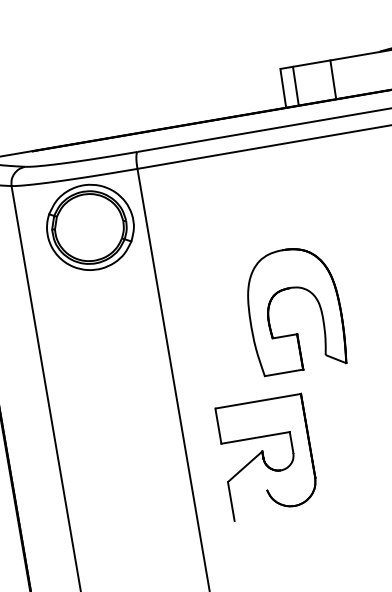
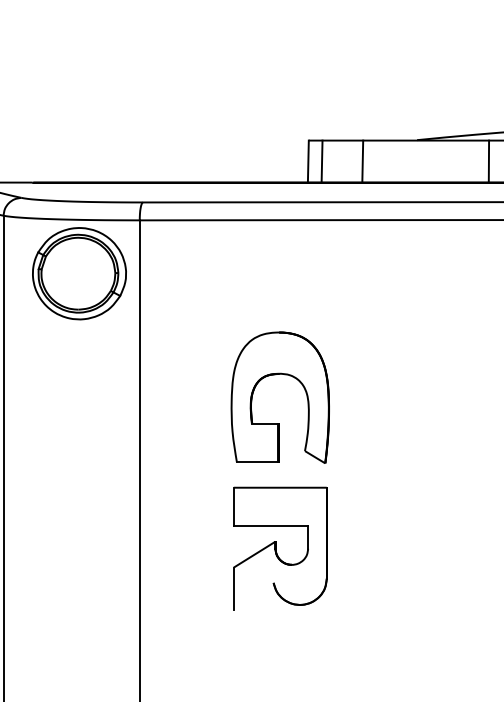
part: (267, 457) -> (280, 548), moved

